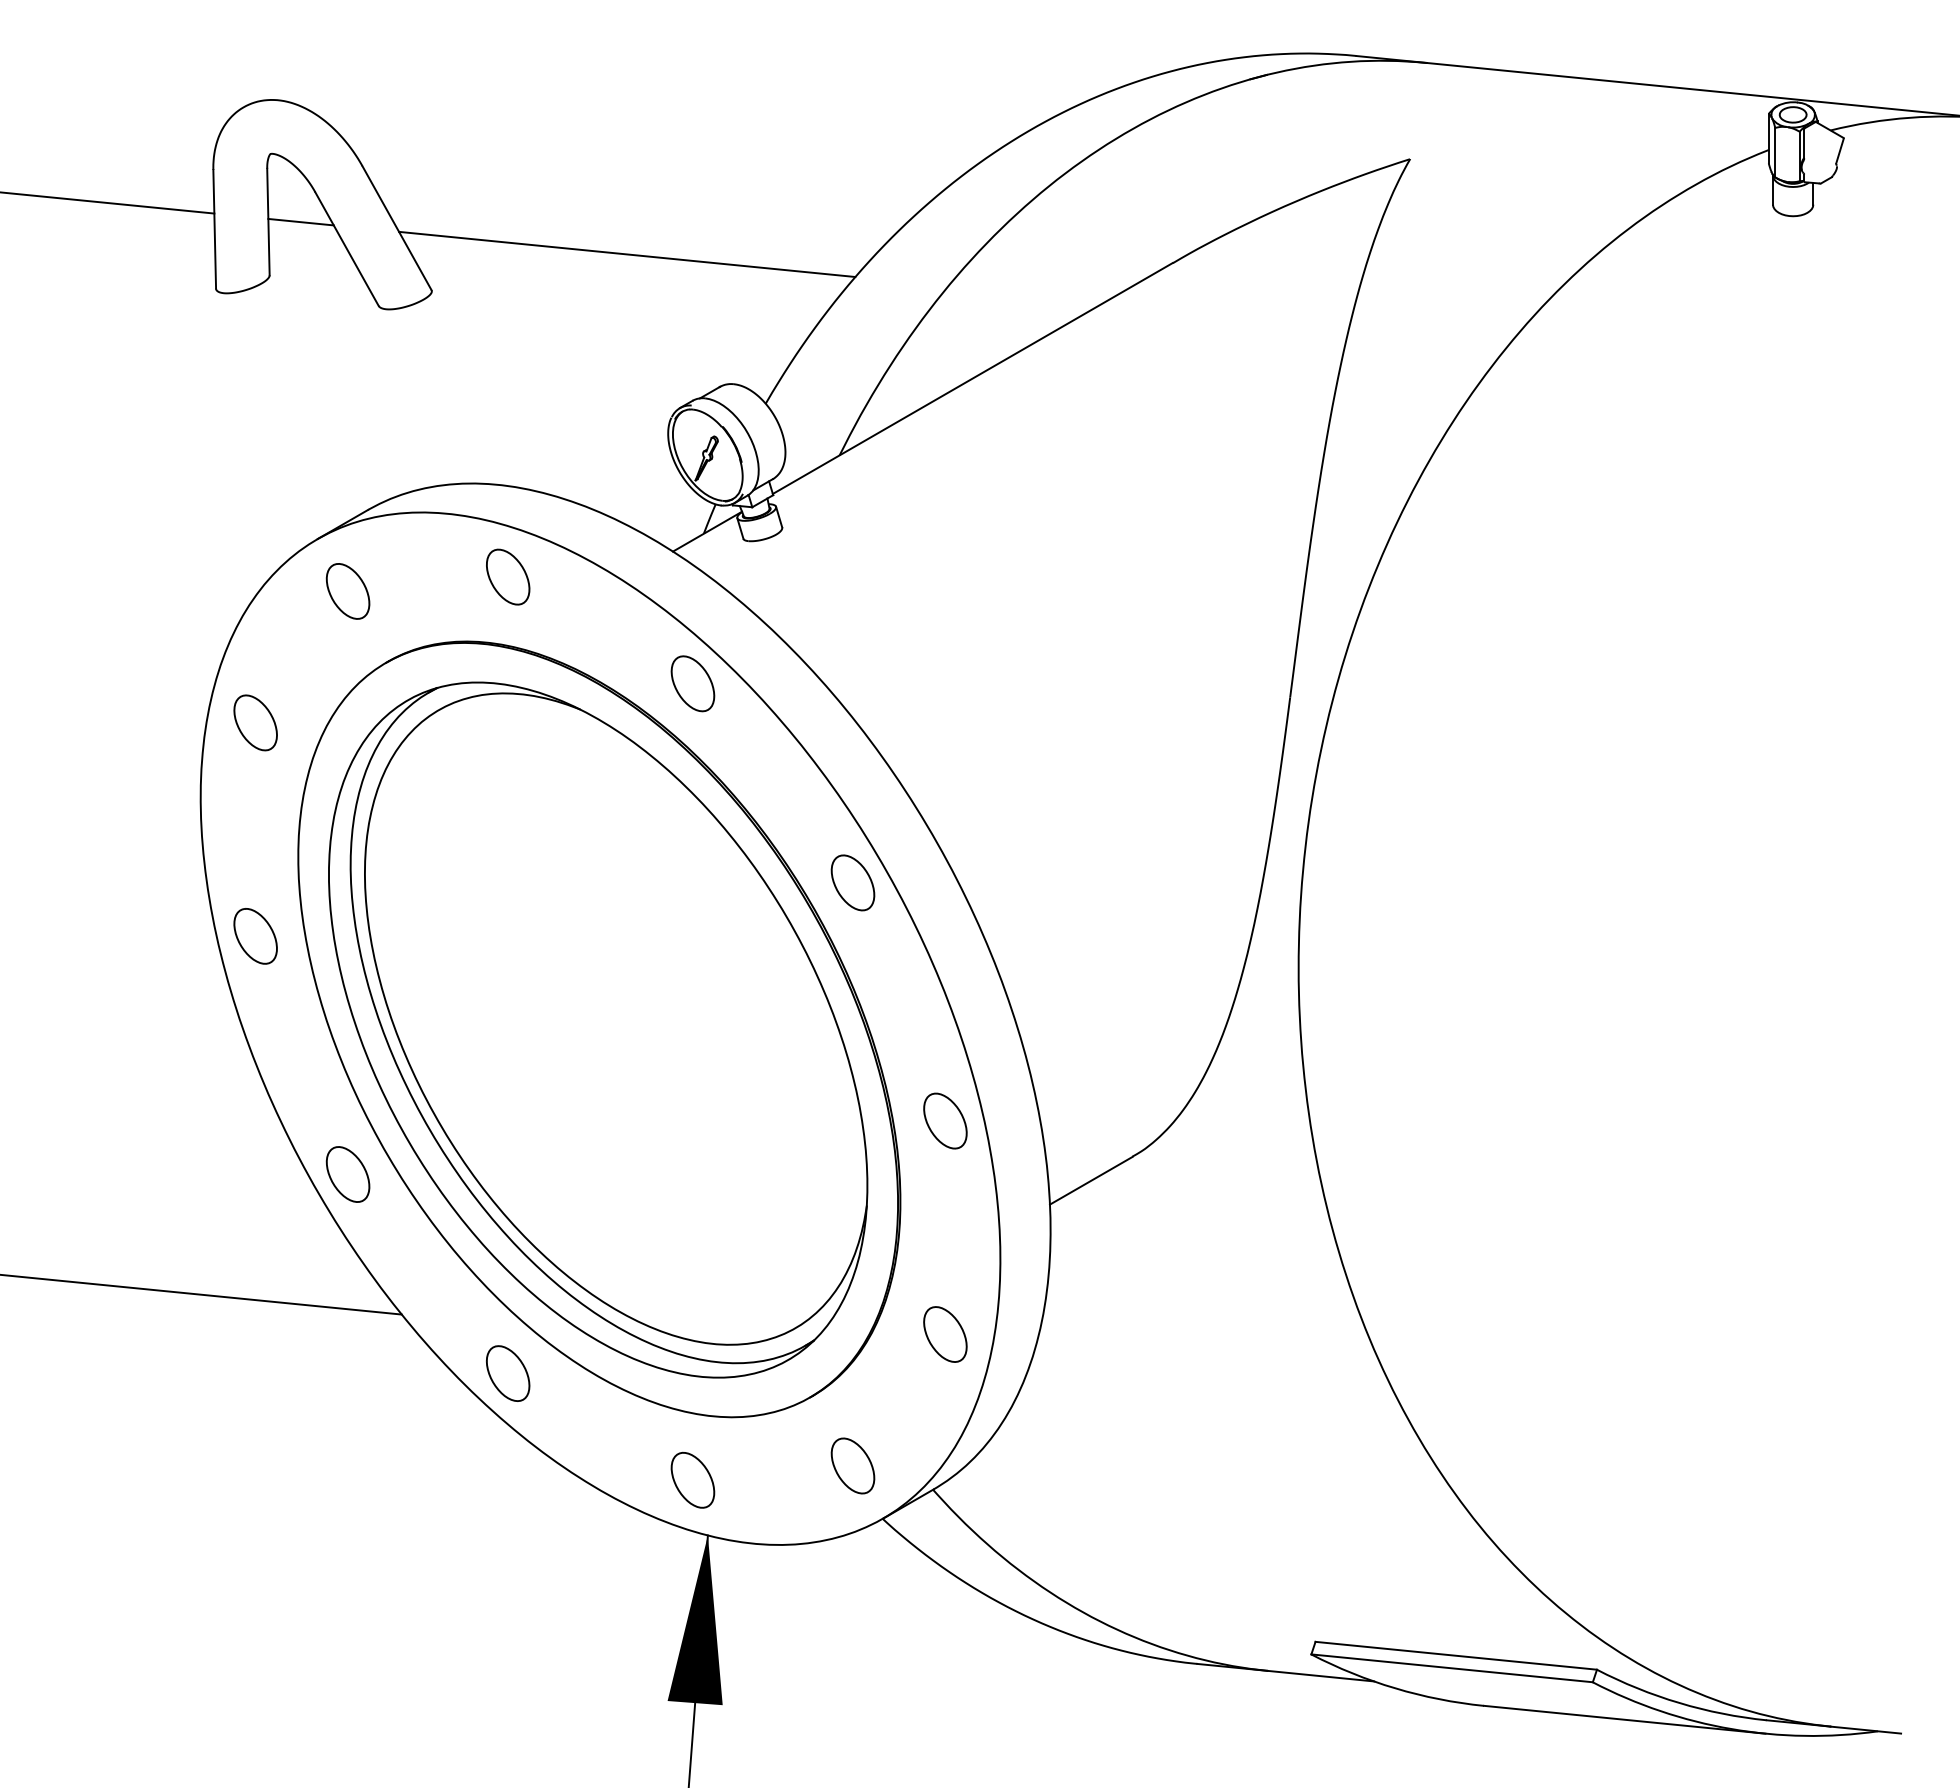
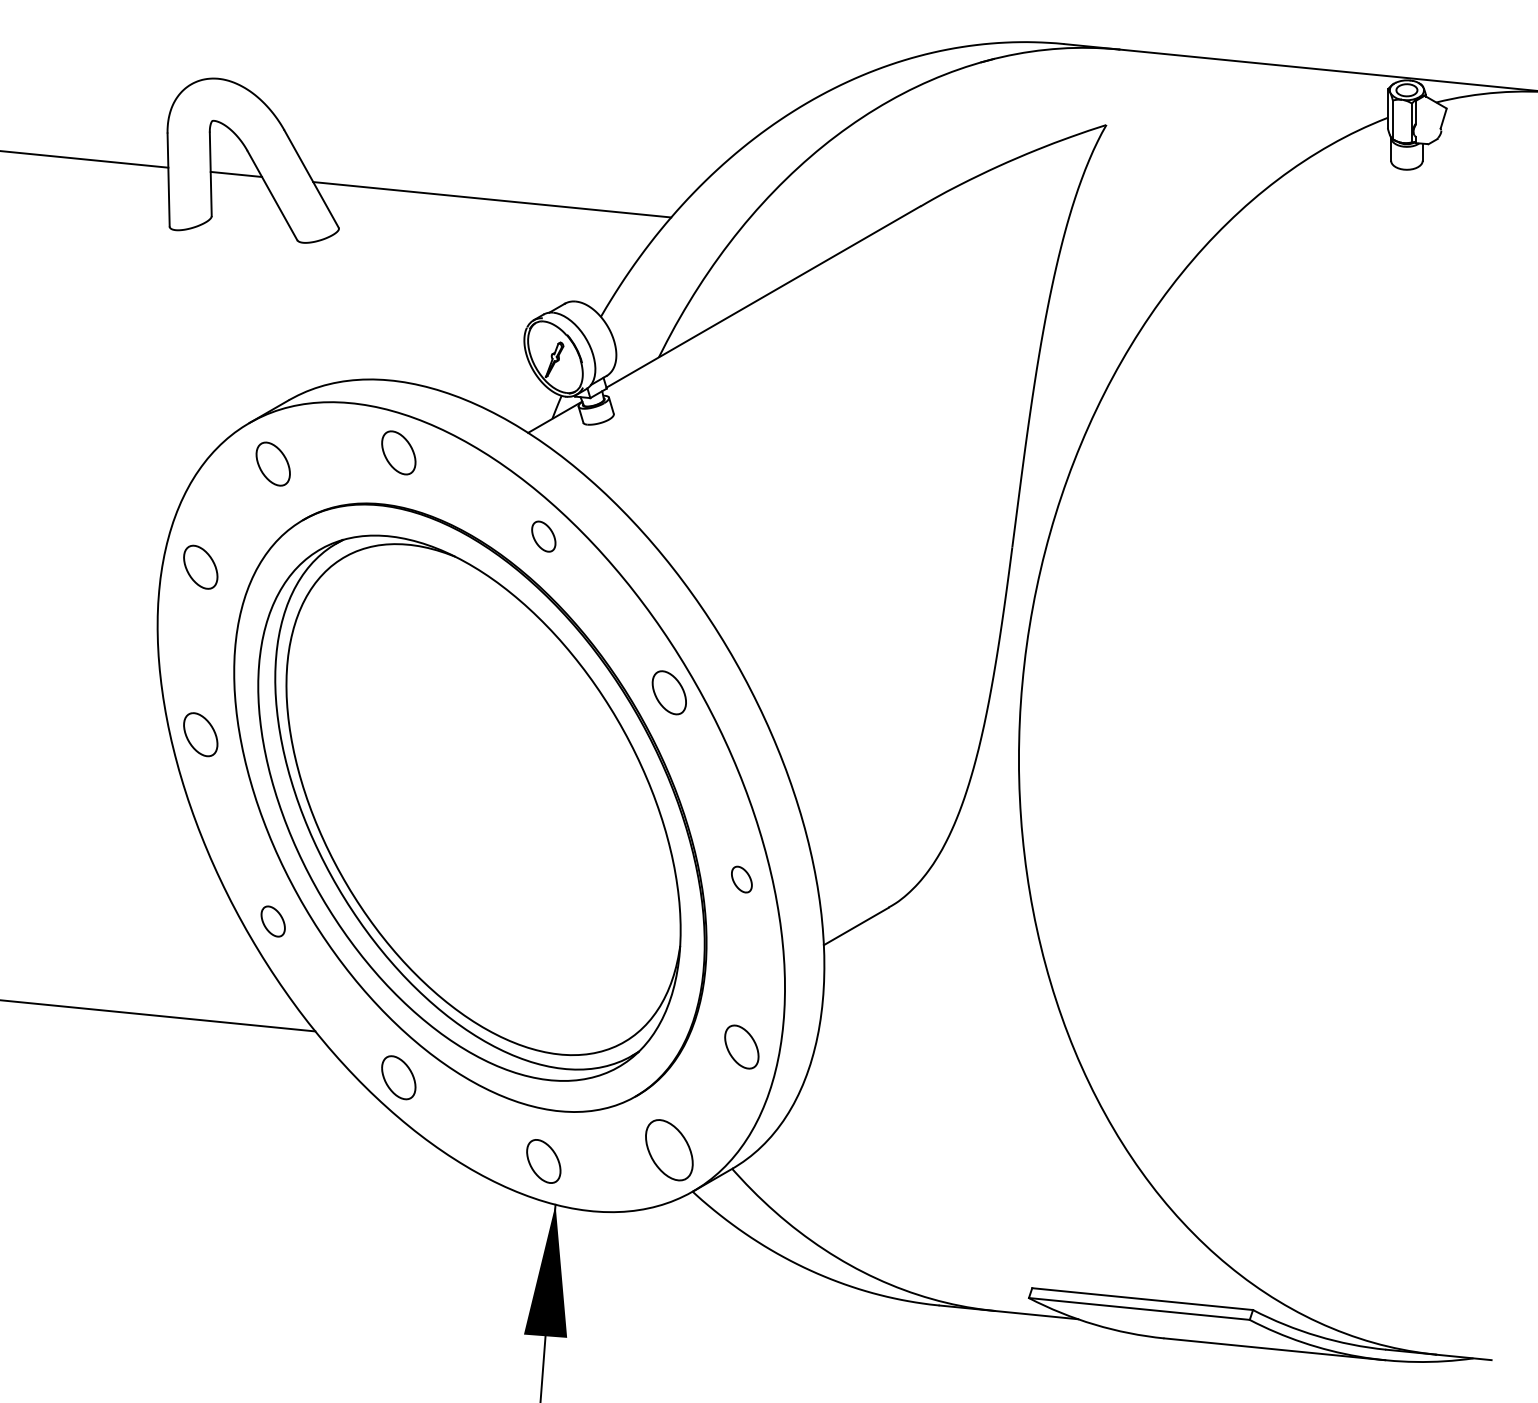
part: (692, 683) -> (543, 536), size x0.7
part: (945, 1120) -> (741, 879), size x0.6
part: (347, 1174) -> (272, 921), size x0.7
part: (852, 1465) -> (668, 1149), size x1.4

